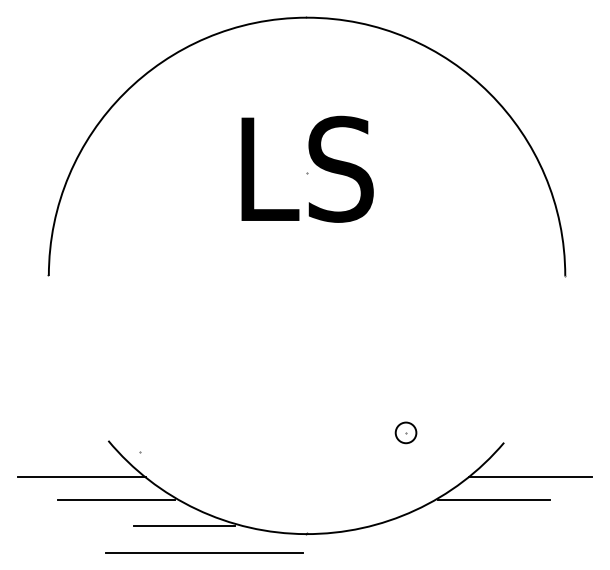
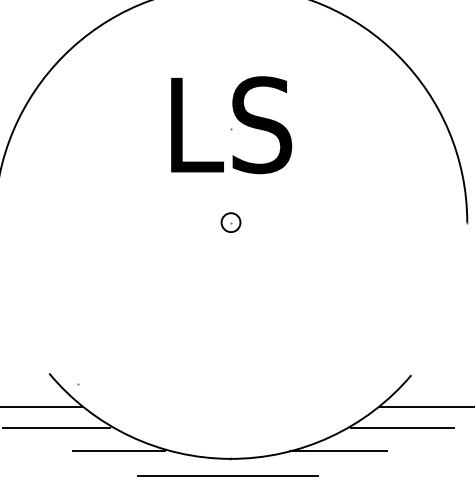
part: (405, 432) -> (230, 222), moved
line: (424, 525) -> (338, 451), added
line: (204, 552) -> (227, 475), moved

